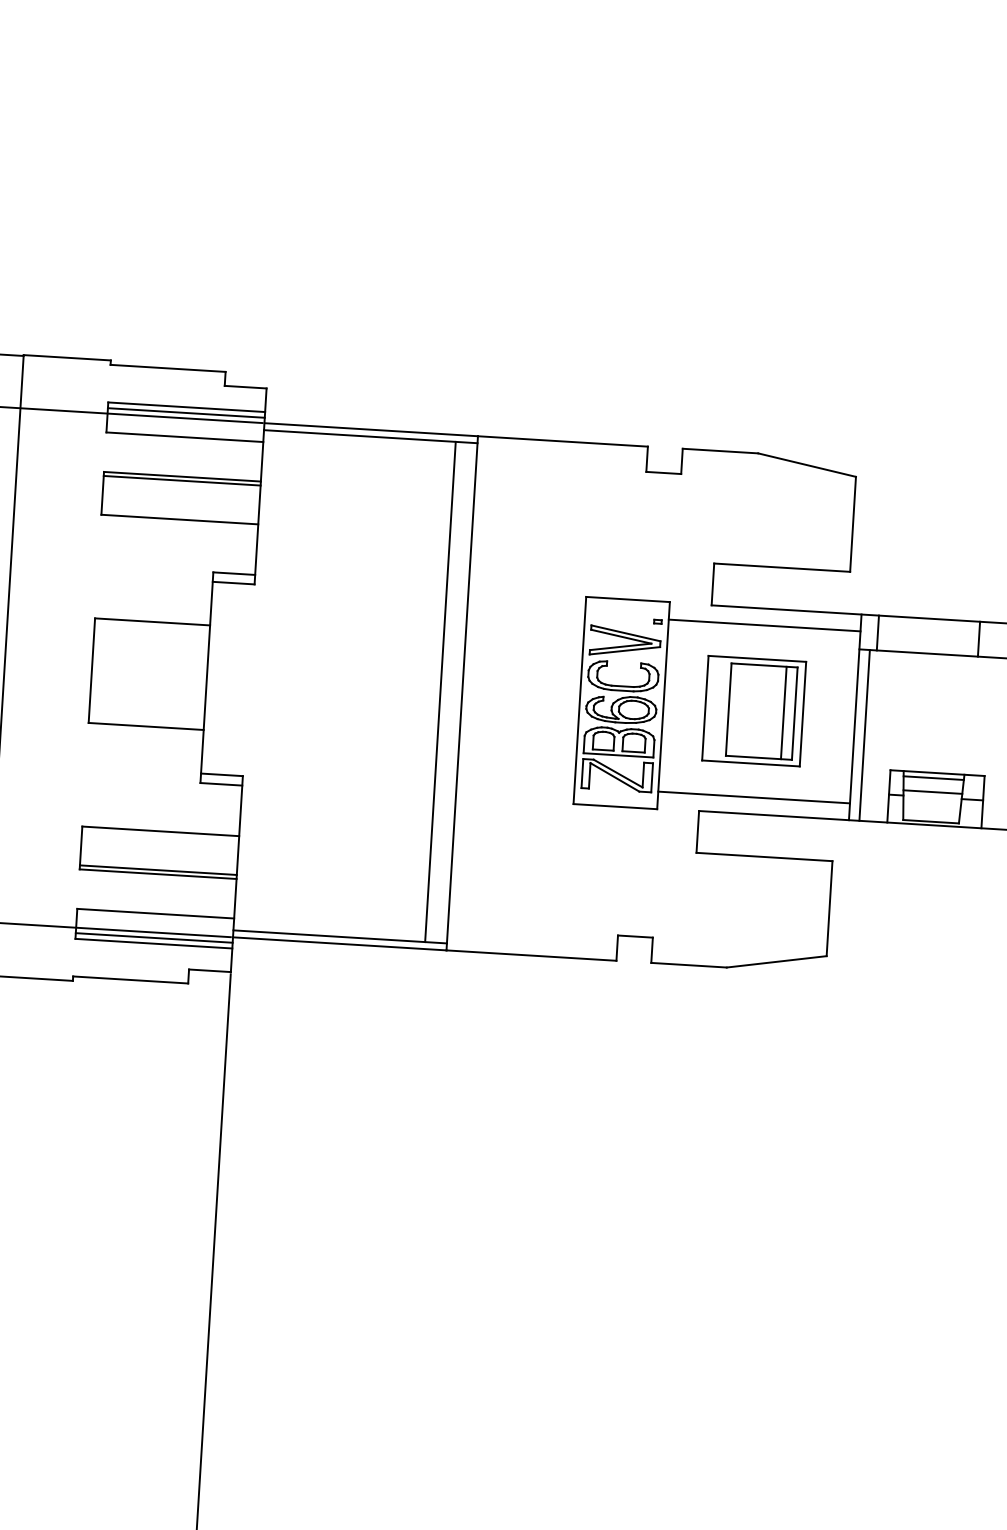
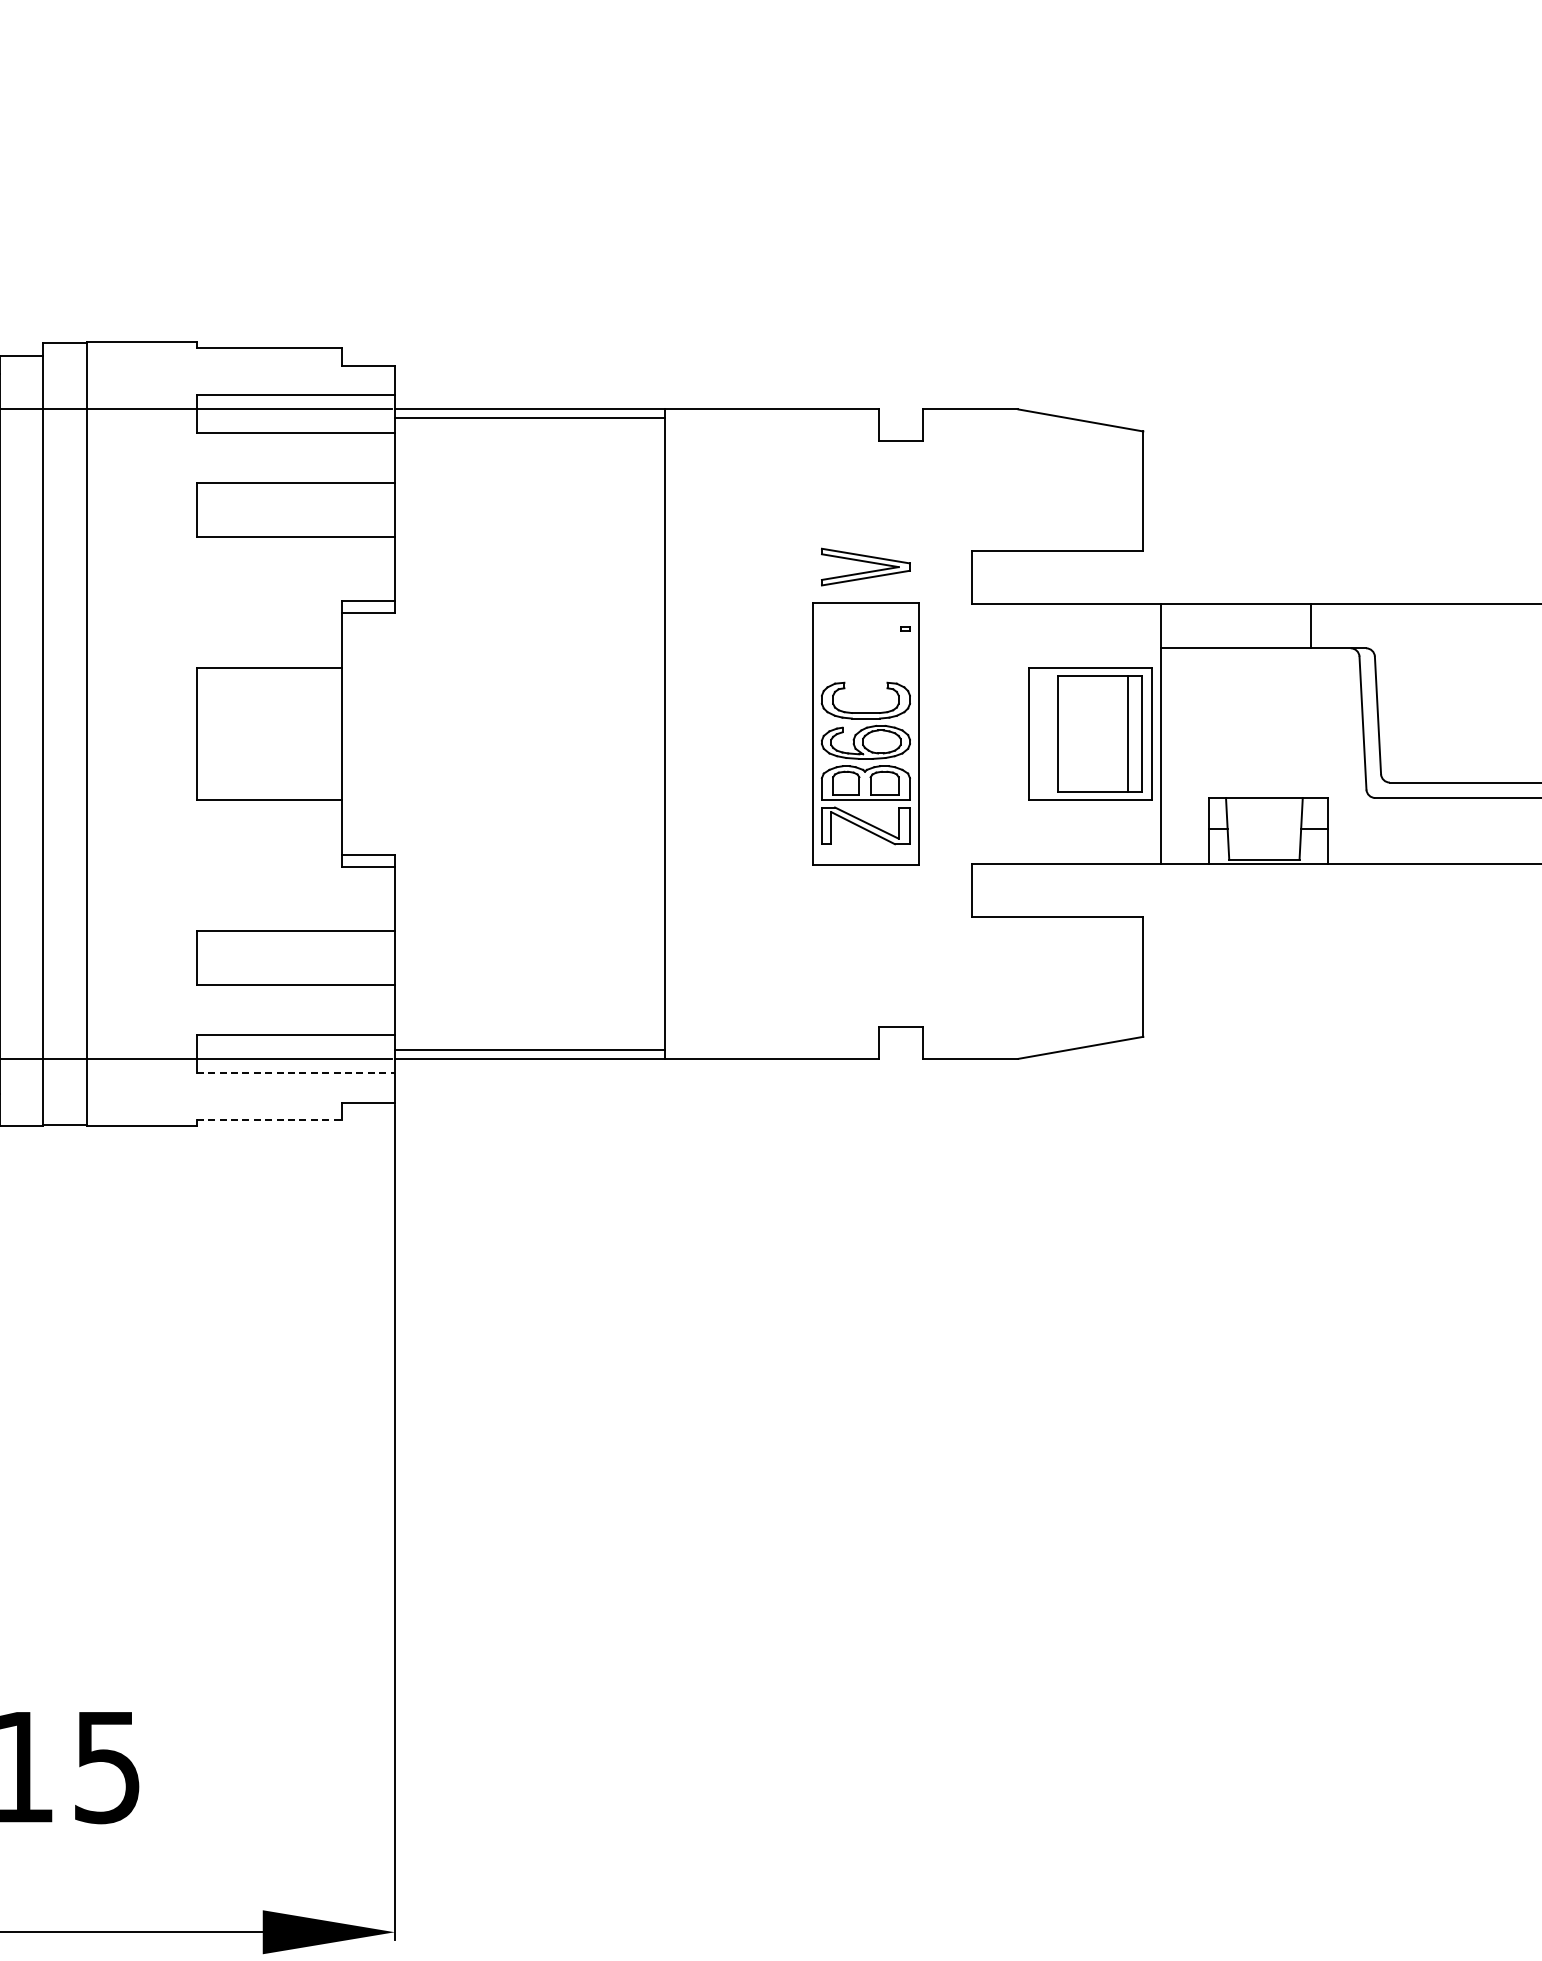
line: (186, 412) -> (295, 402), removed
line: (181, 480) -> (295, 488), removed
line: (764, 625) -> (1039, 625), removed
line: (877, 633) -> (1182, 626), removed
part: (625, 641) -> (865, 566), moved
line: (440, 692) -> (637, 734), removed
part: (754, 710) -> (1090, 733), moved
line: (864, 735) -> (1174, 756), removed
line: (933, 778) -> (1264, 804), removed
line: (932, 792) -> (1264, 822), removed
line: (753, 797) -> (1039, 842), removed
line: (158, 870) -> (295, 980), removed
line: (154, 937) -> (295, 1065), removed
line: (154, 943) -> (296, 1072), solid -> dashed
line: (130, 980) -> (269, 1120), solid -> dashed

